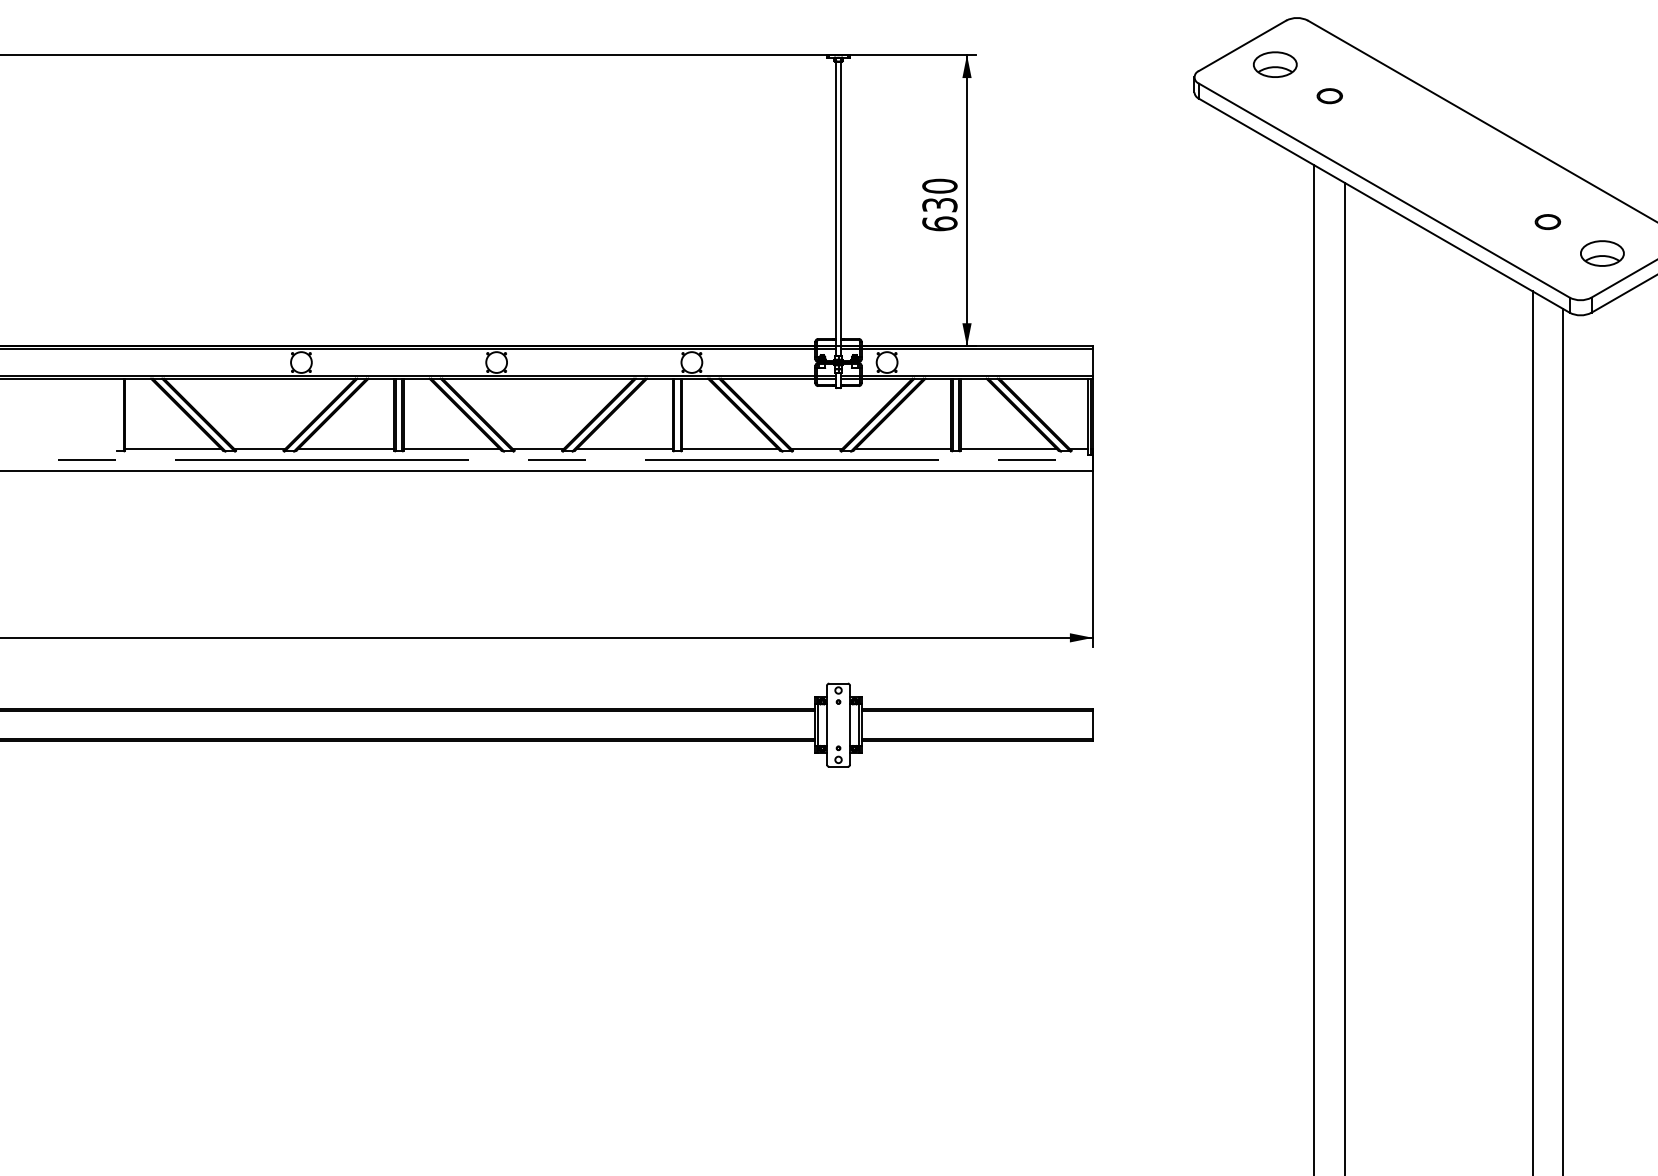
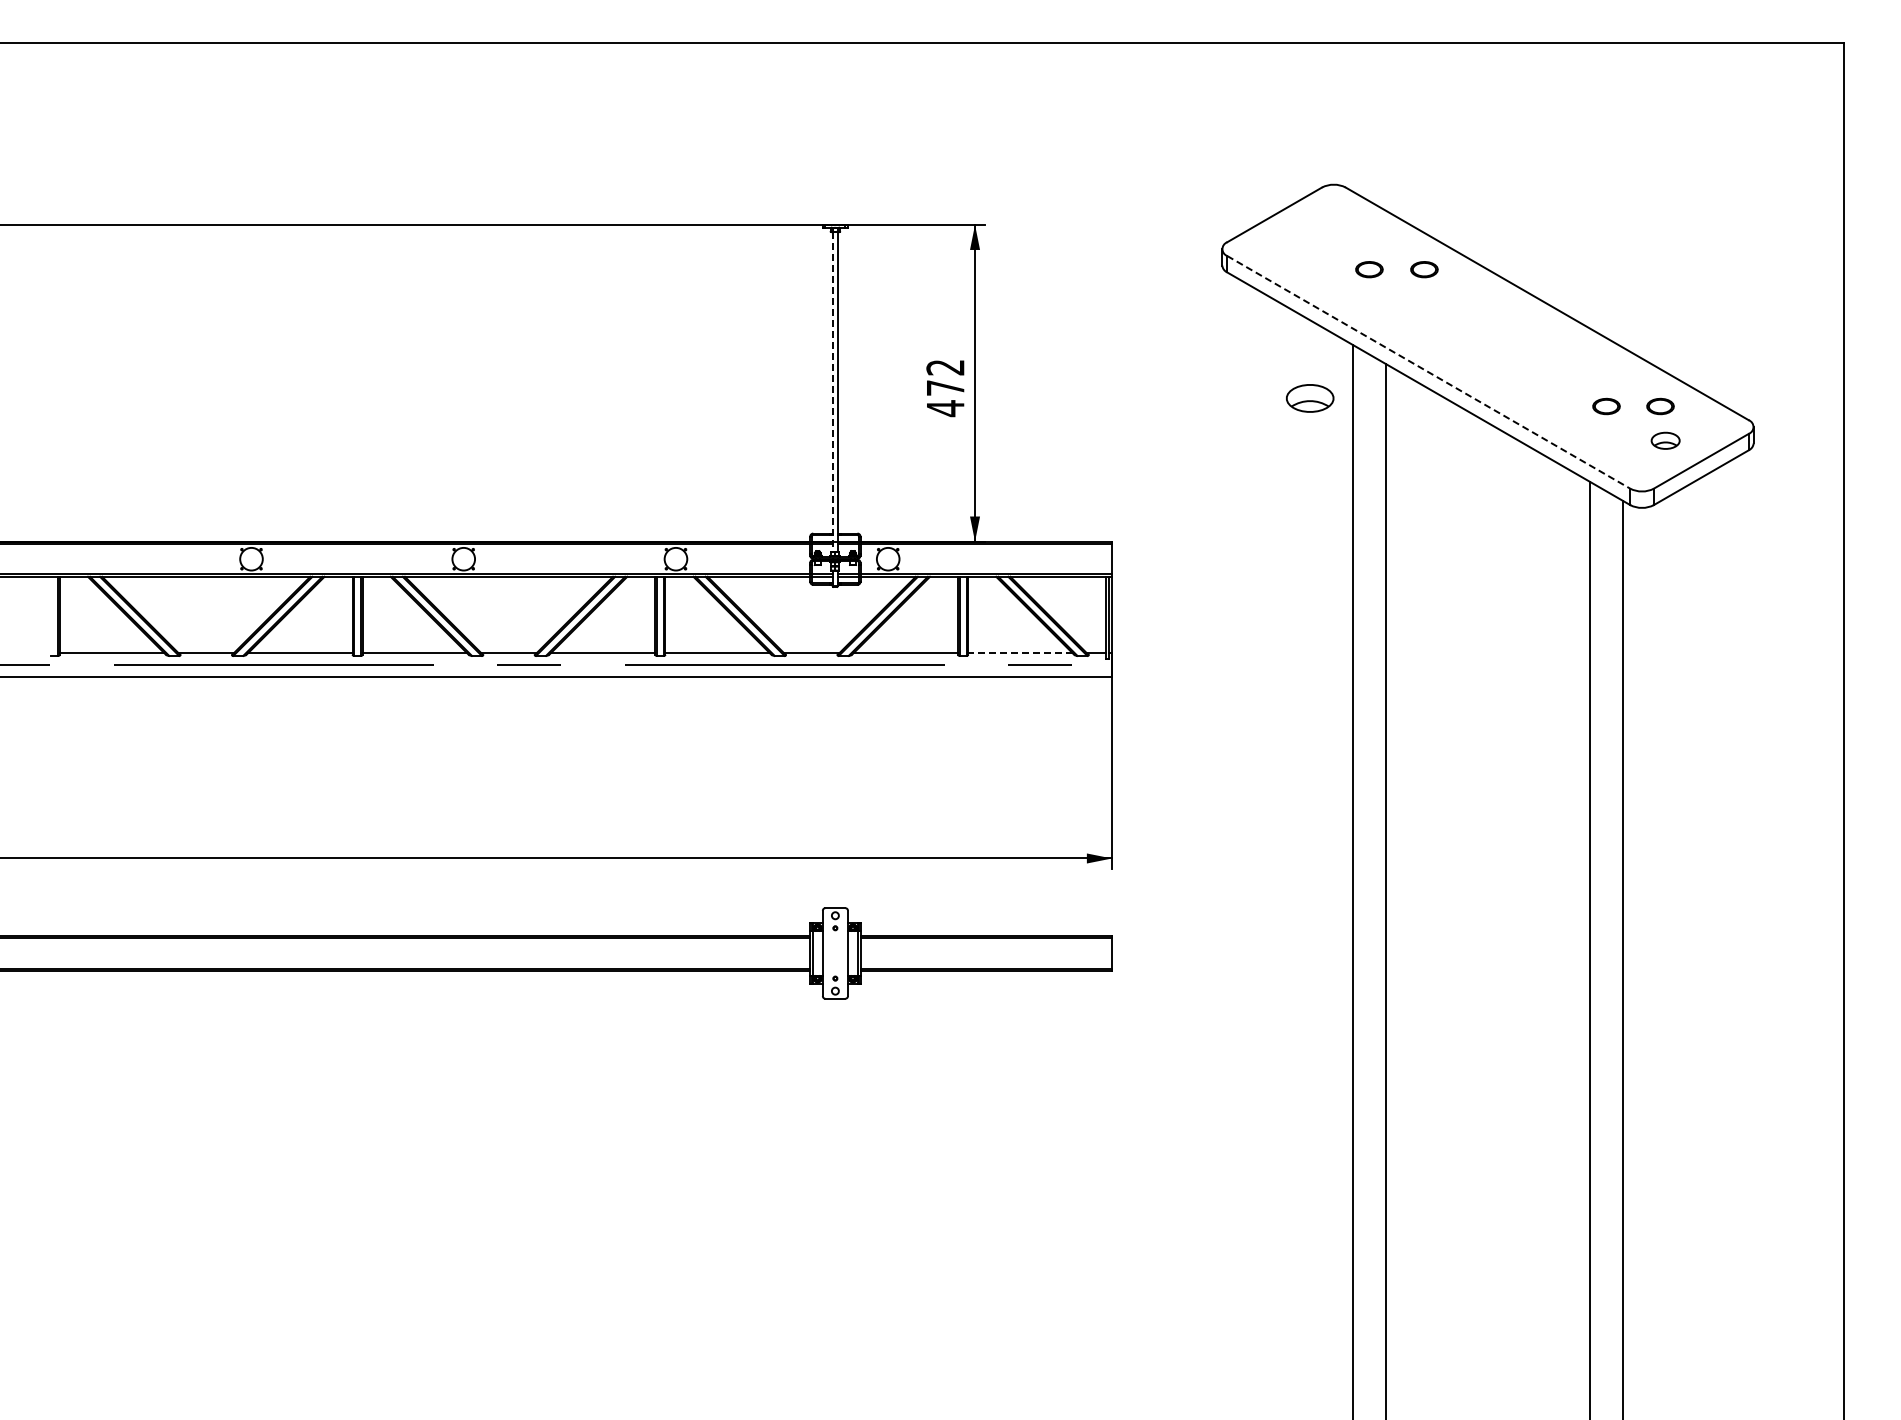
part: (1275, 64) -> (1310, 398), moved
part: (1380, 96) -> (1424, 269), added
line: (1384, 190) -> (1428, 372), solid -> dashed
text: (939, 205) -> (945, 388), 630 -> 472
line: (835, 209) -> (832, 392), solid -> dashed
part: (1597, 222) -> (1660, 406), added
part: (1602, 253) -> (1665, 440), size x0.6
line: (1007, 449) -> (1019, 653), solid -> dashed

